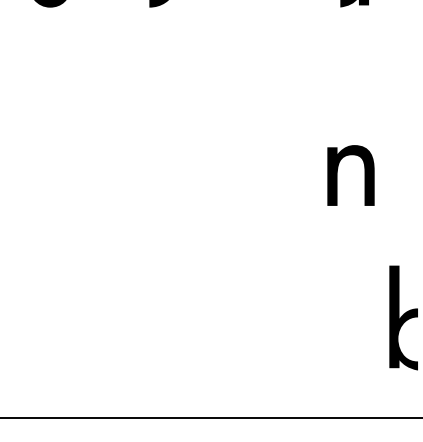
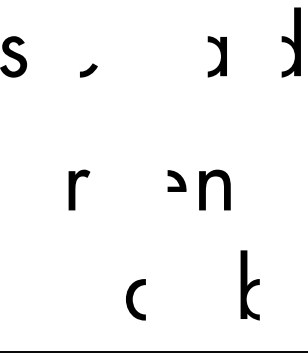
fill: (293, 161) -> (176, 180), added
part: (148, 174) -> (79, 189), added
part: (232, 338) -> (135, 299), added

